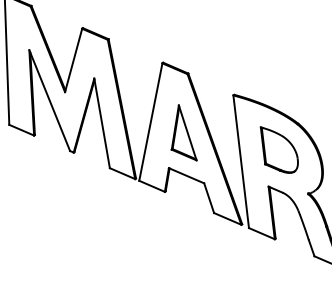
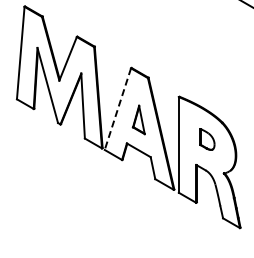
line: (150, 122) -> (117, 109), solid -> dashed
part: (181, 133) -> (138, 119), size x0.7
part: (280, 149) -> (207, 139), size x0.6

